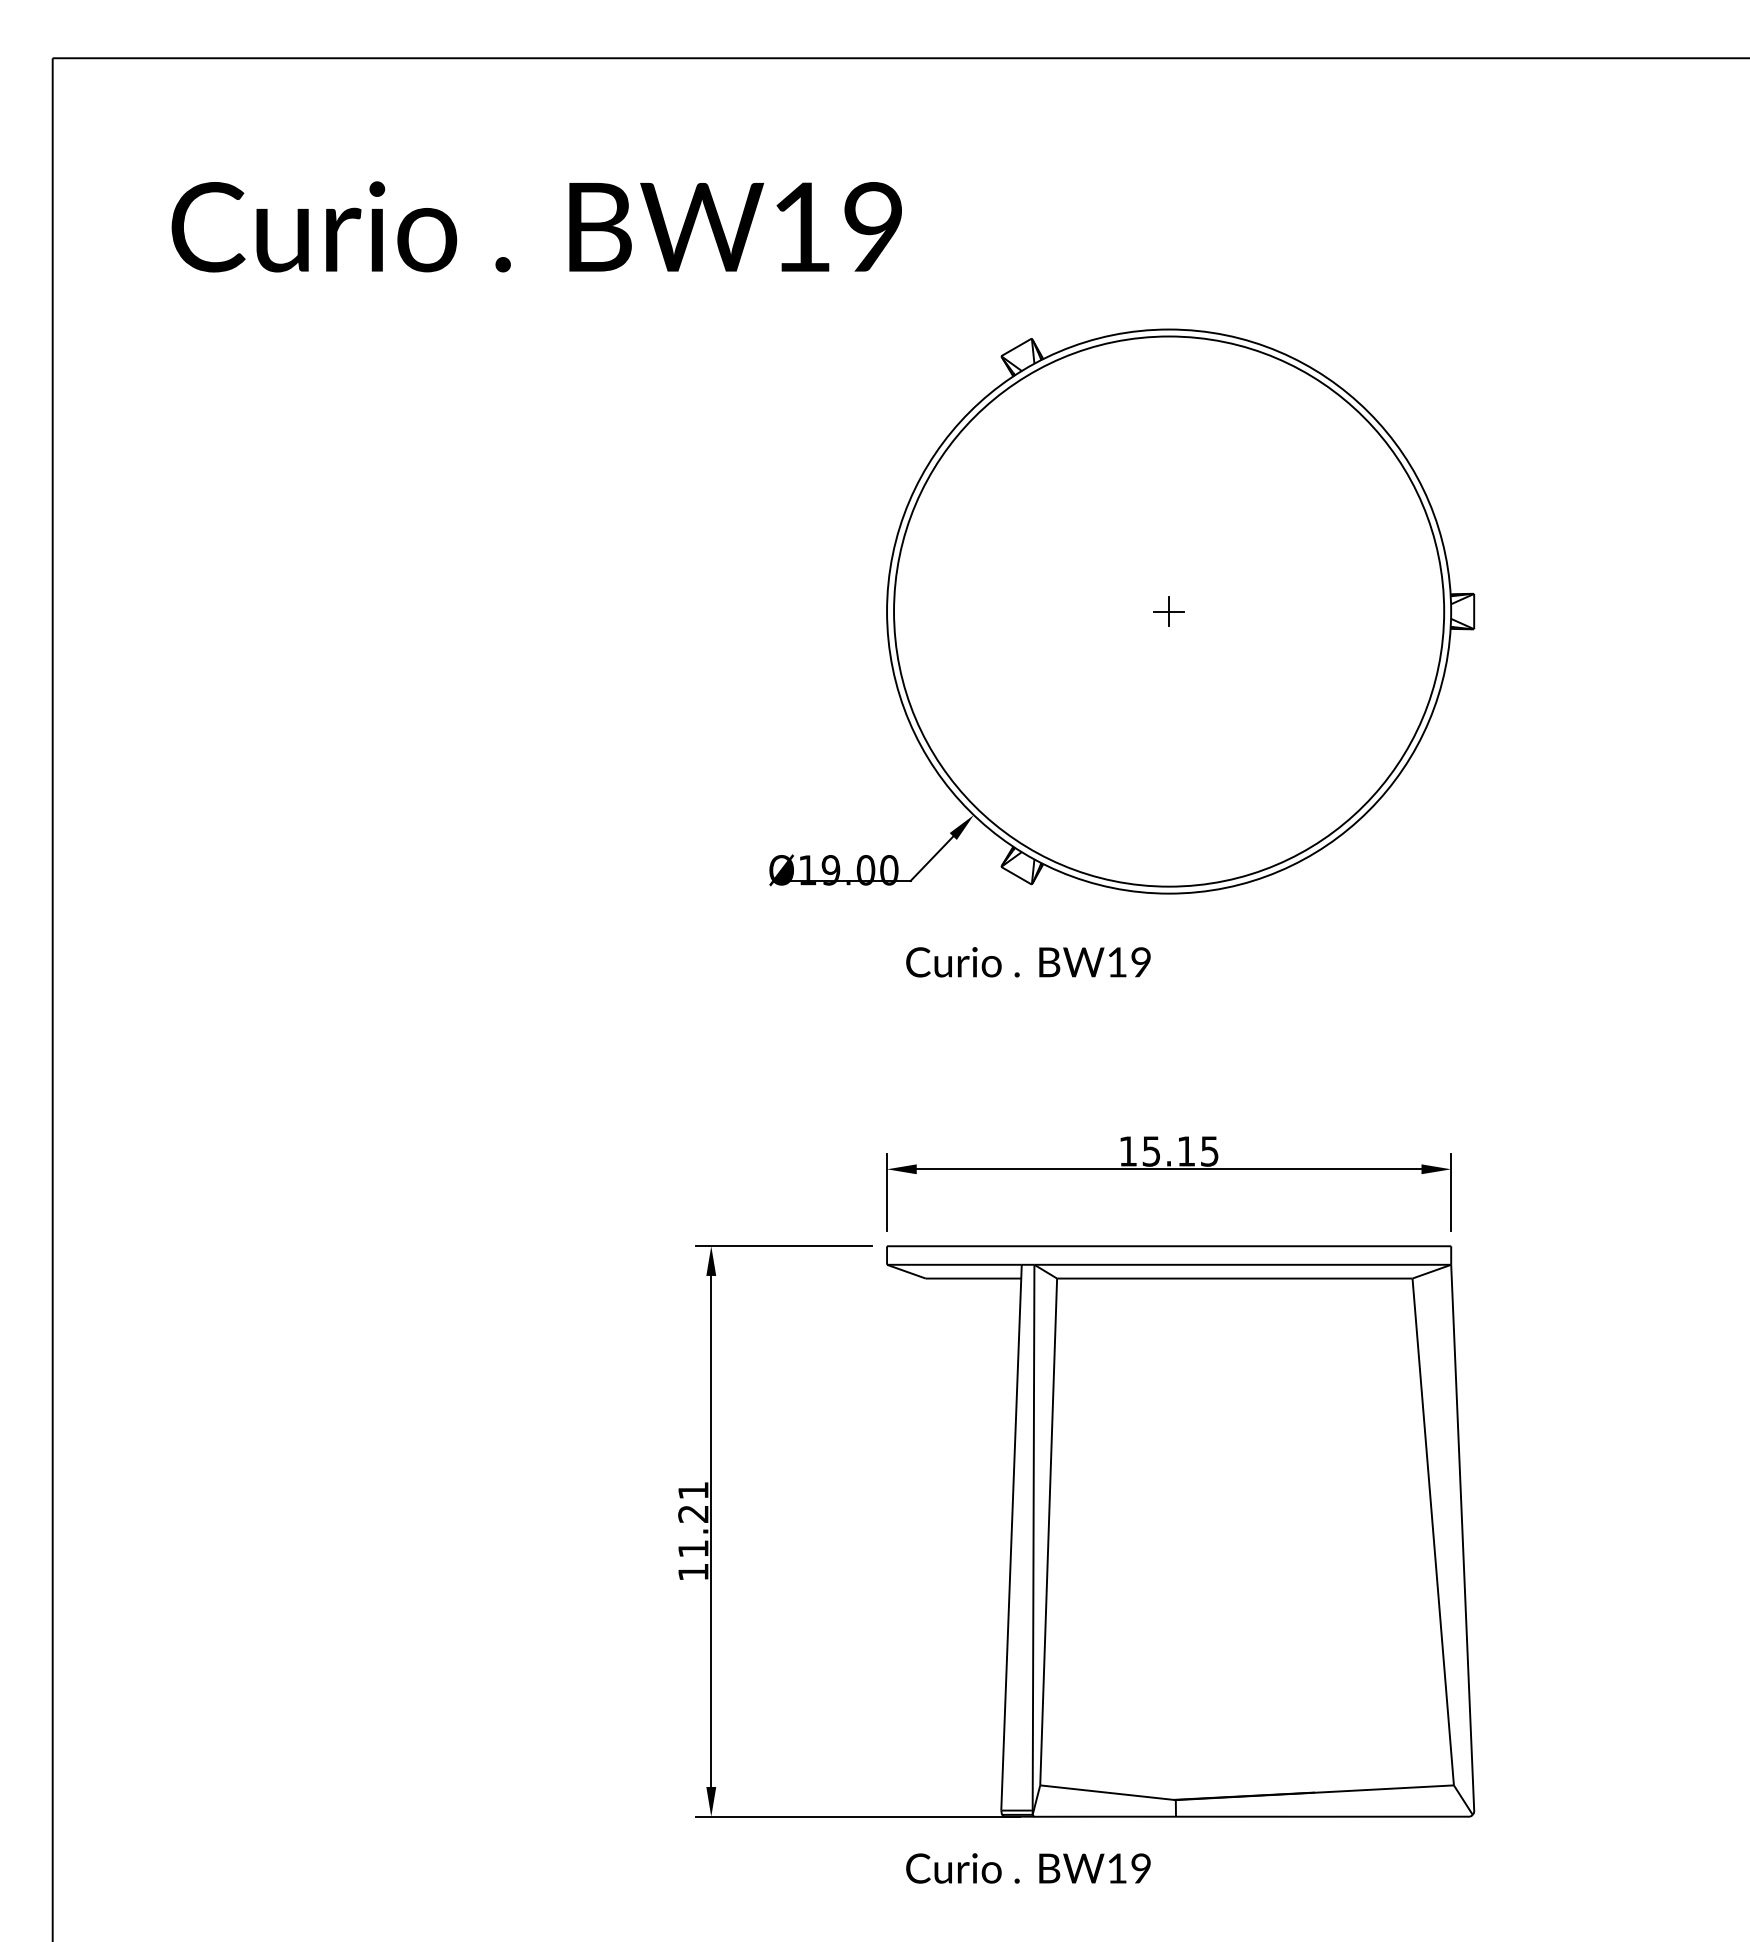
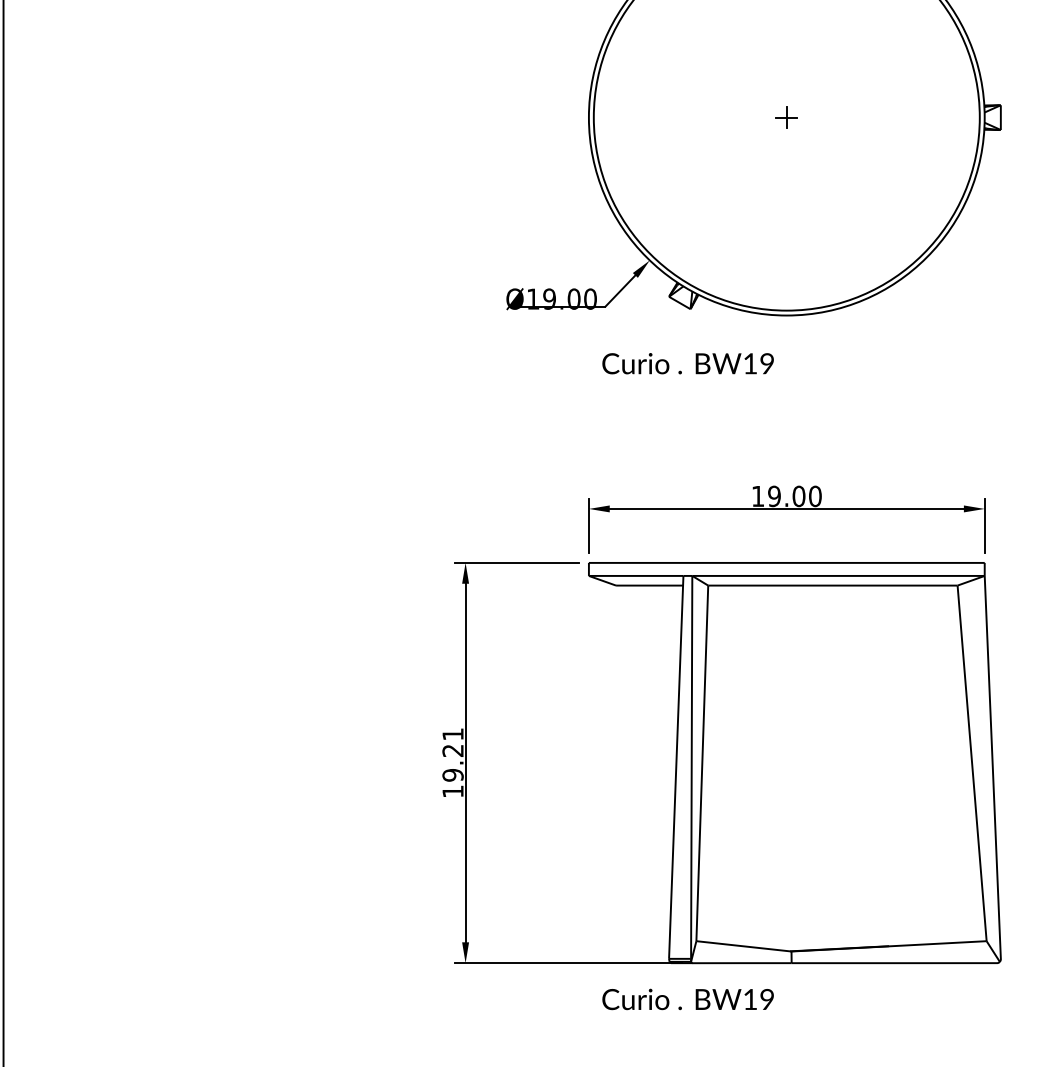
text: (1180, 1151) -> (794, 496), 15.15 -> 19.00
text: (693, 1548) -> (453, 774), 11.21 -> 19.21

